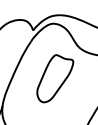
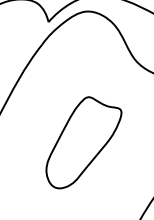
part: (55, 78) -> (84, 143), moved

